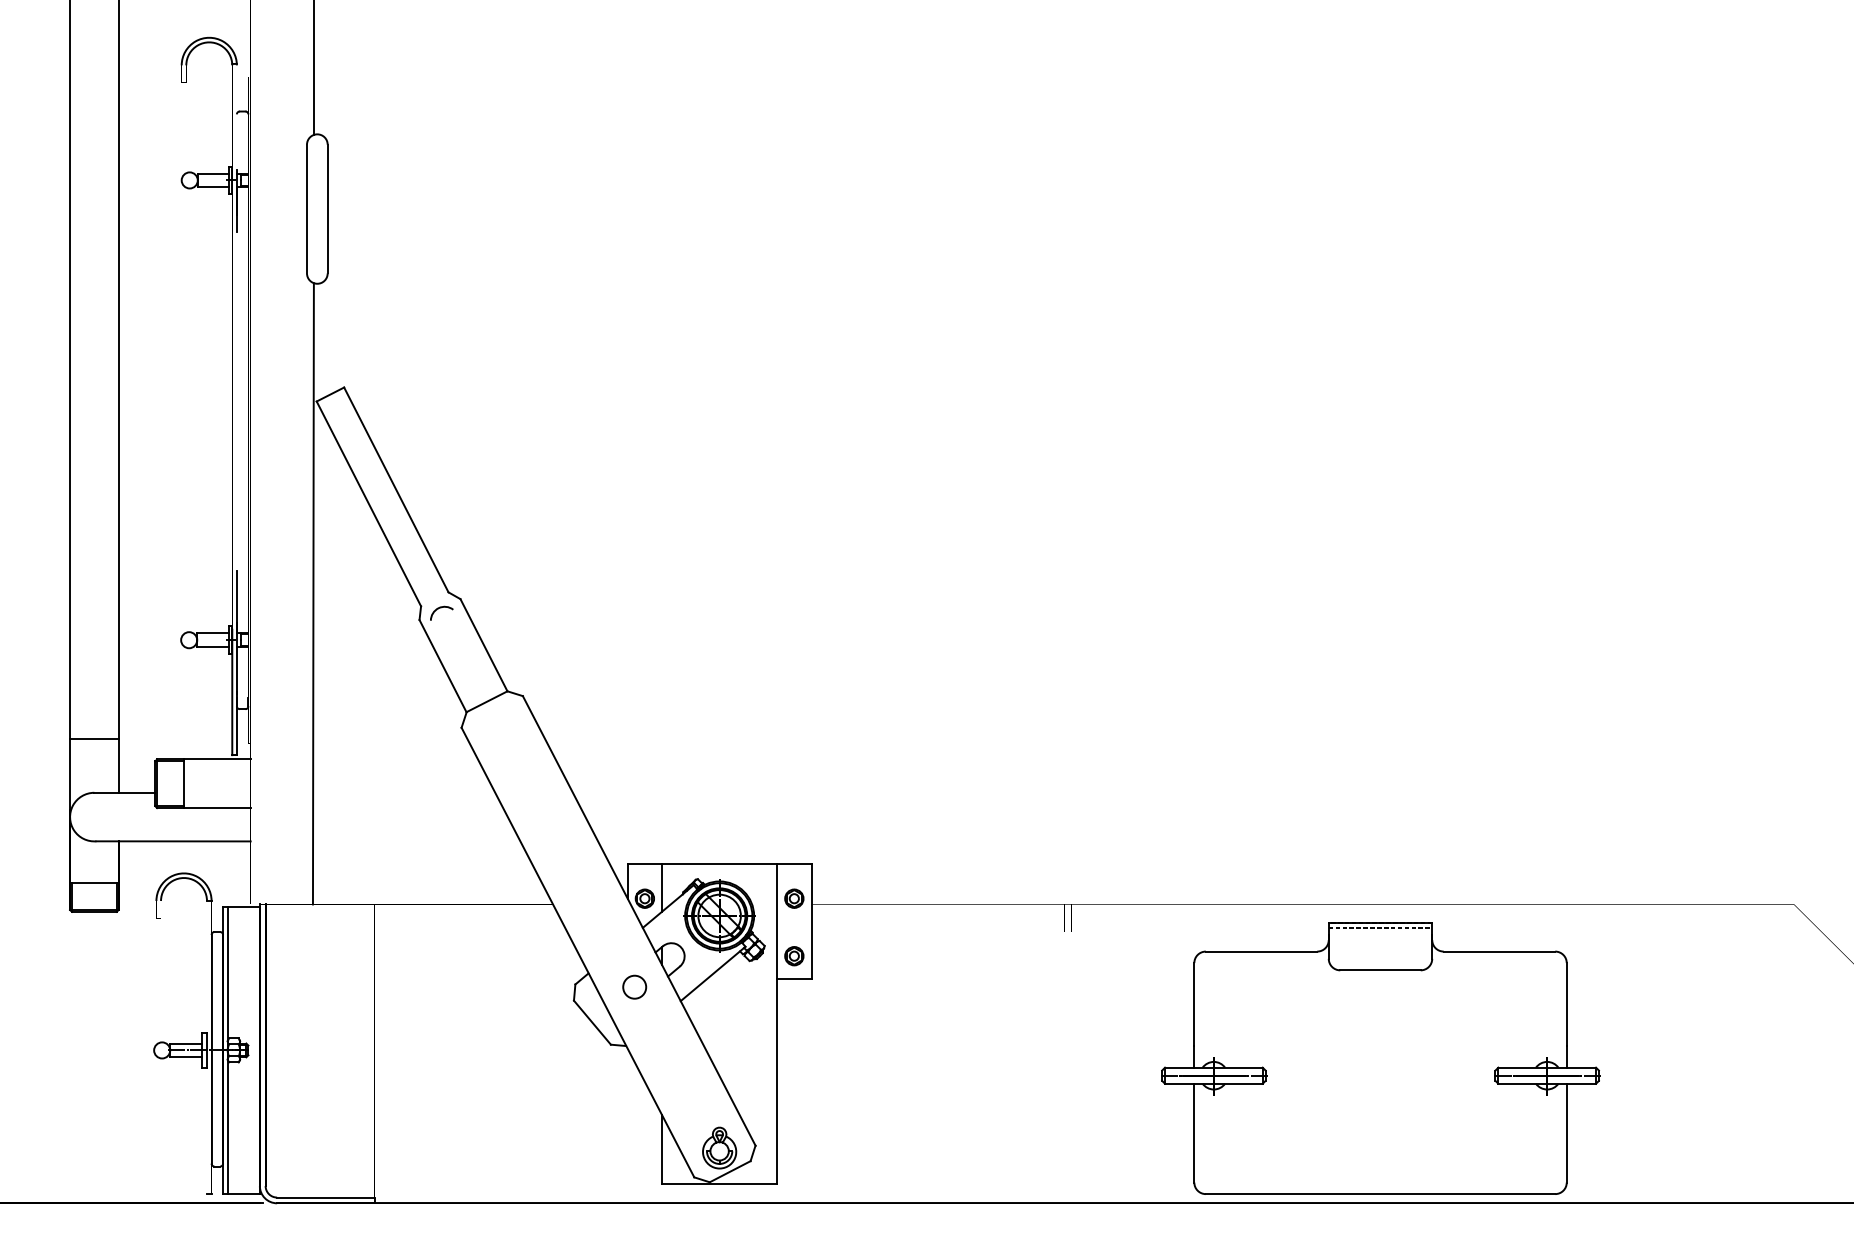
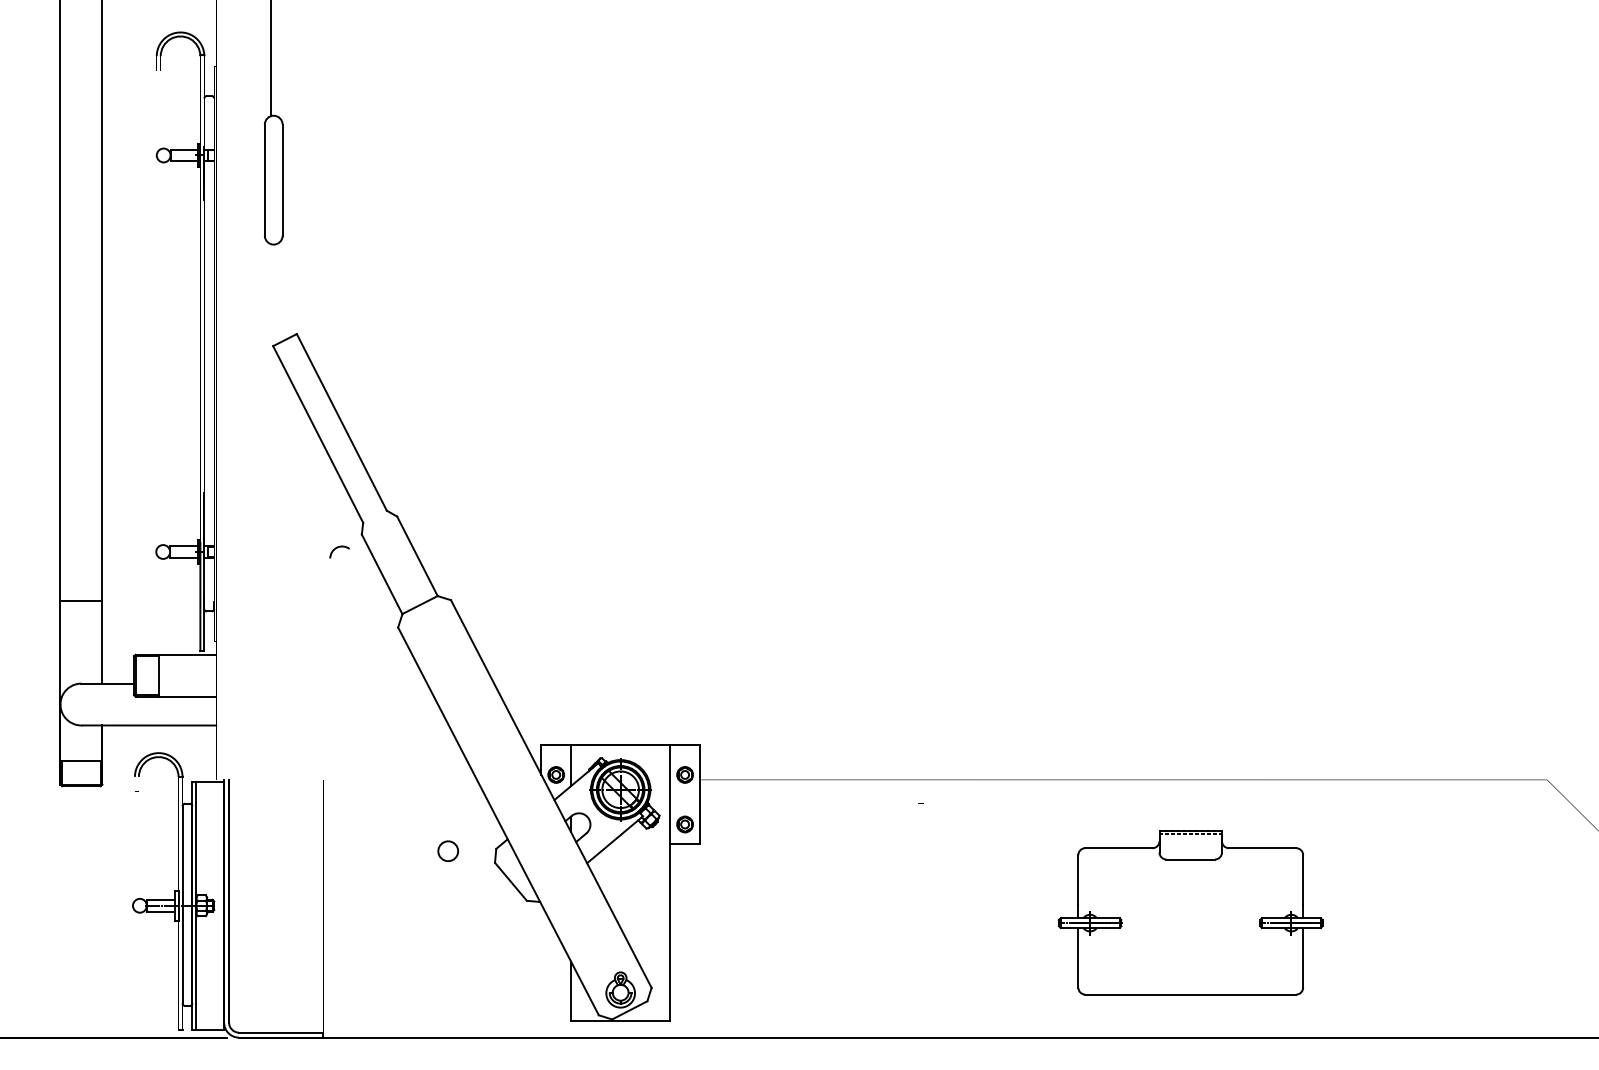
line: (312, 593) -> (269, 511), removed
arc: (441, 608) -> (339, 547), moved
line: (94, 739) -> (81, 601), moved
circle: (634, 986) -> (448, 850), moved
part: (1380, 1058) -> (1190, 912), size x0.7

